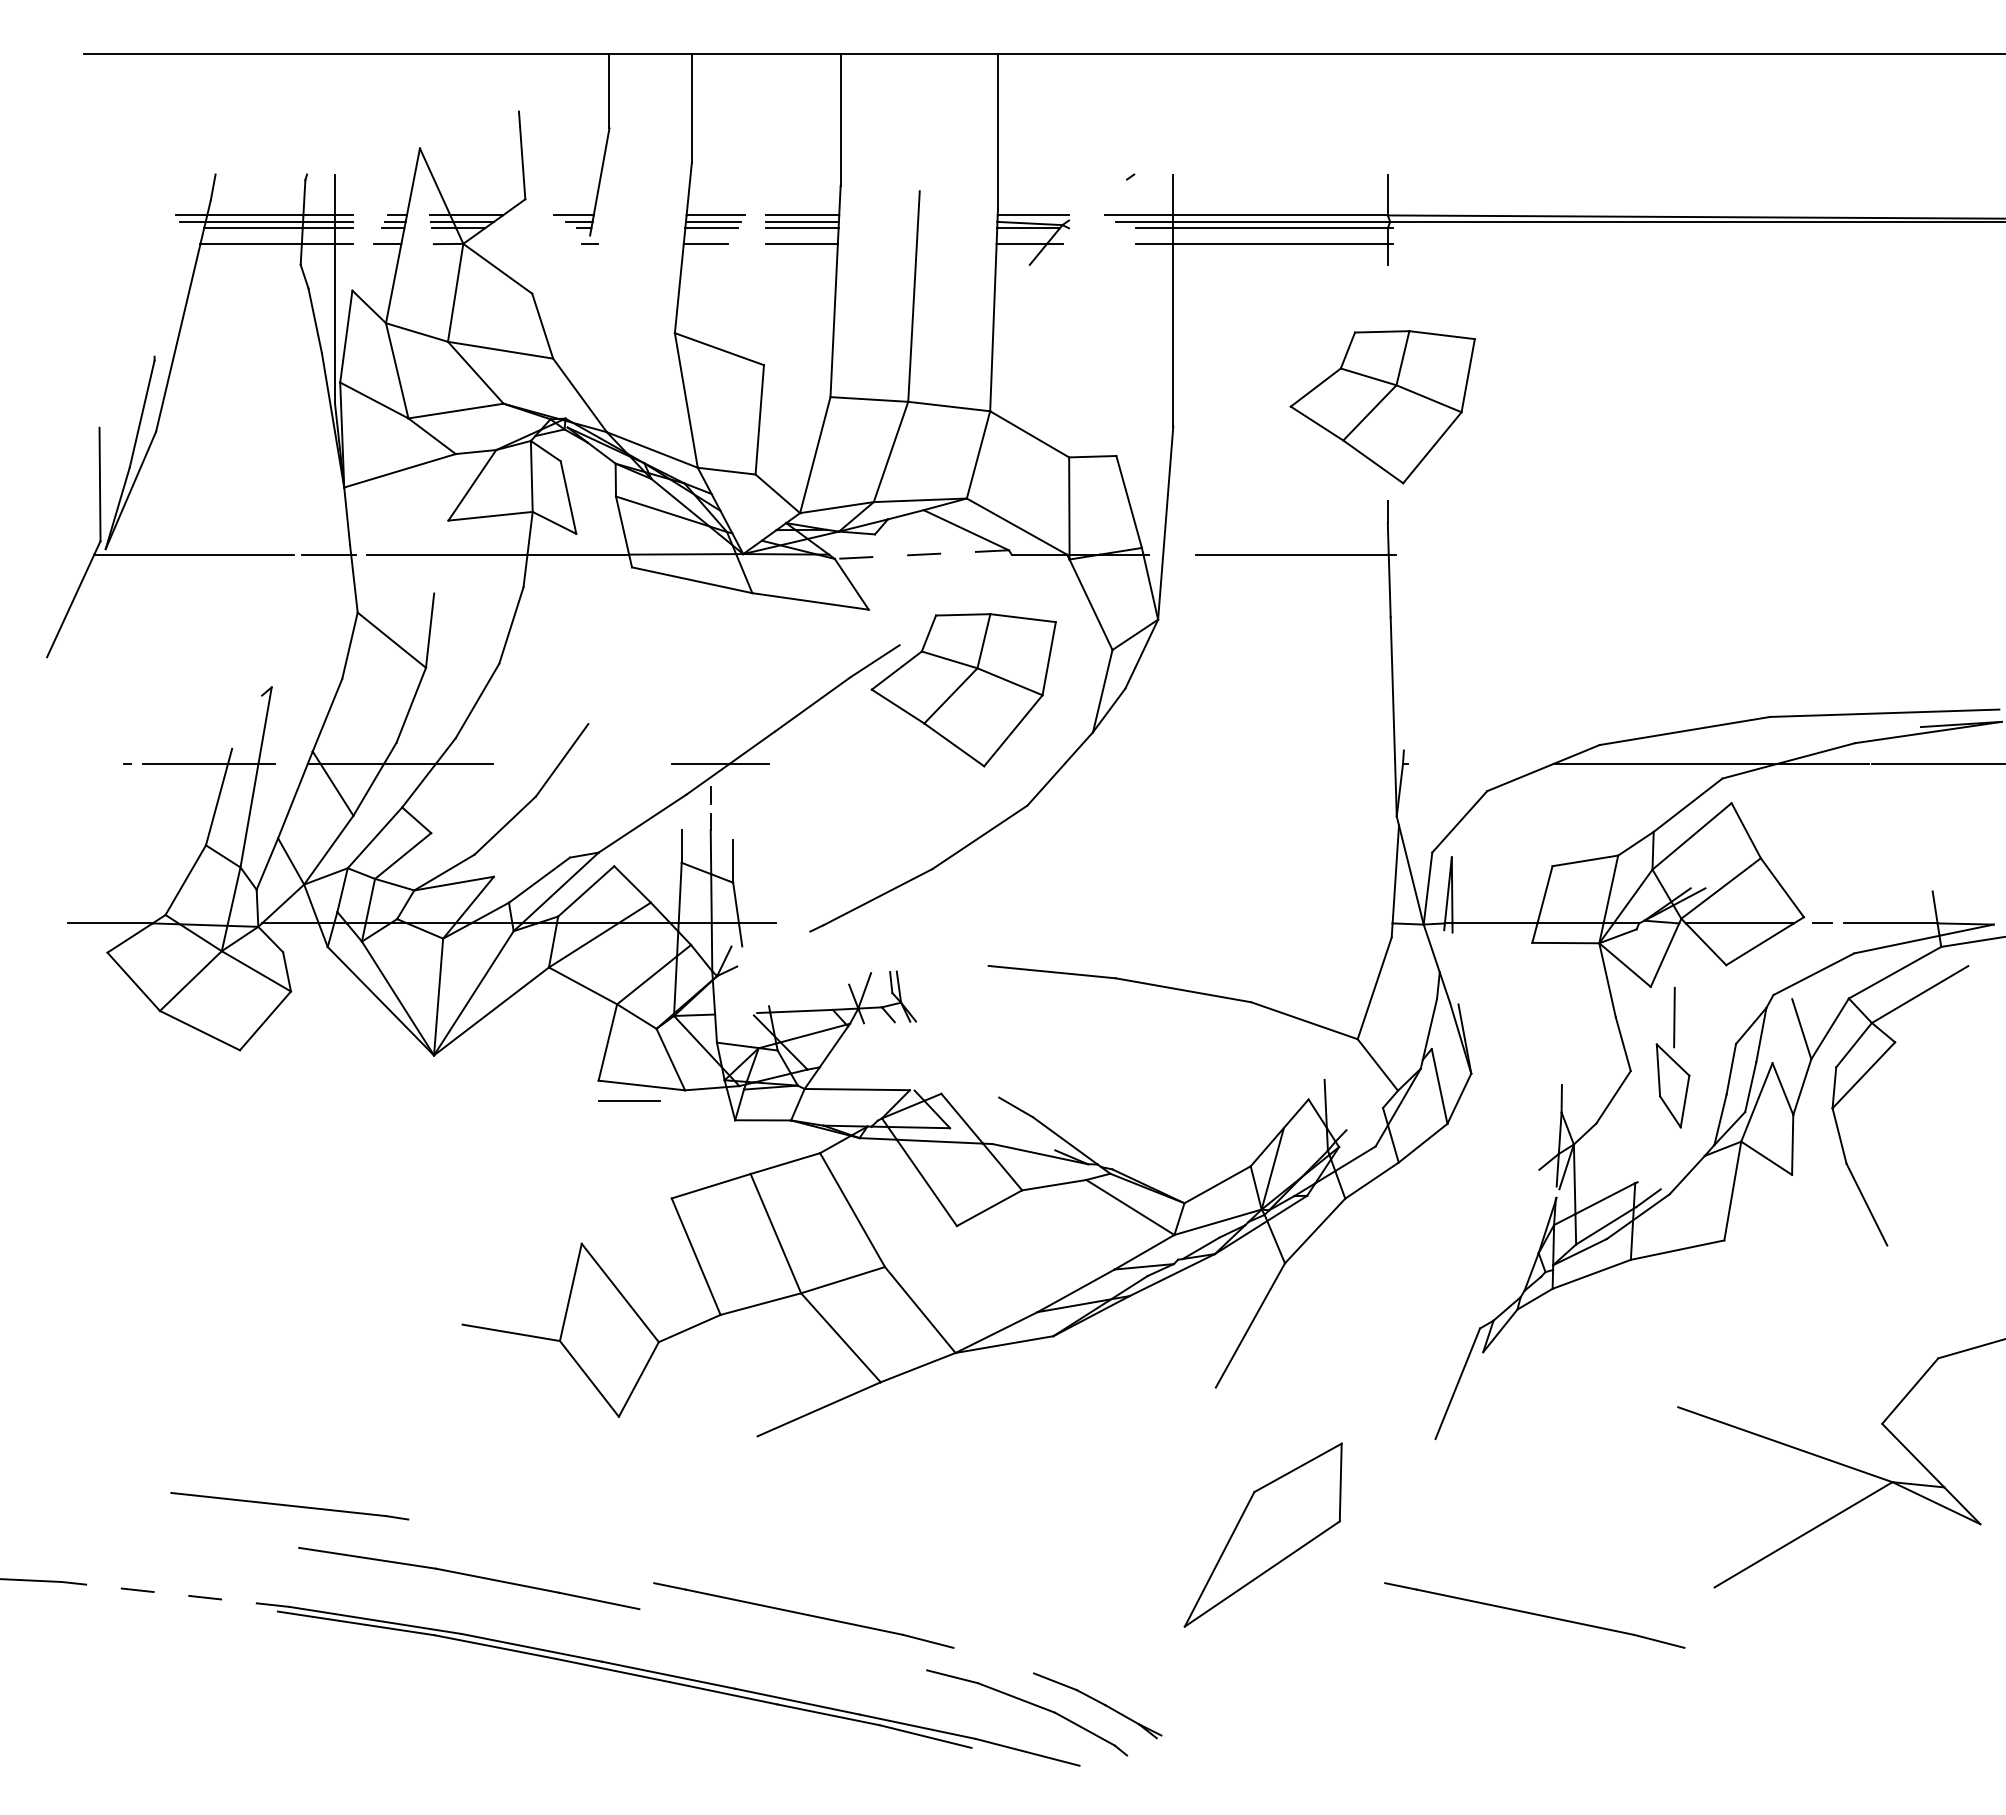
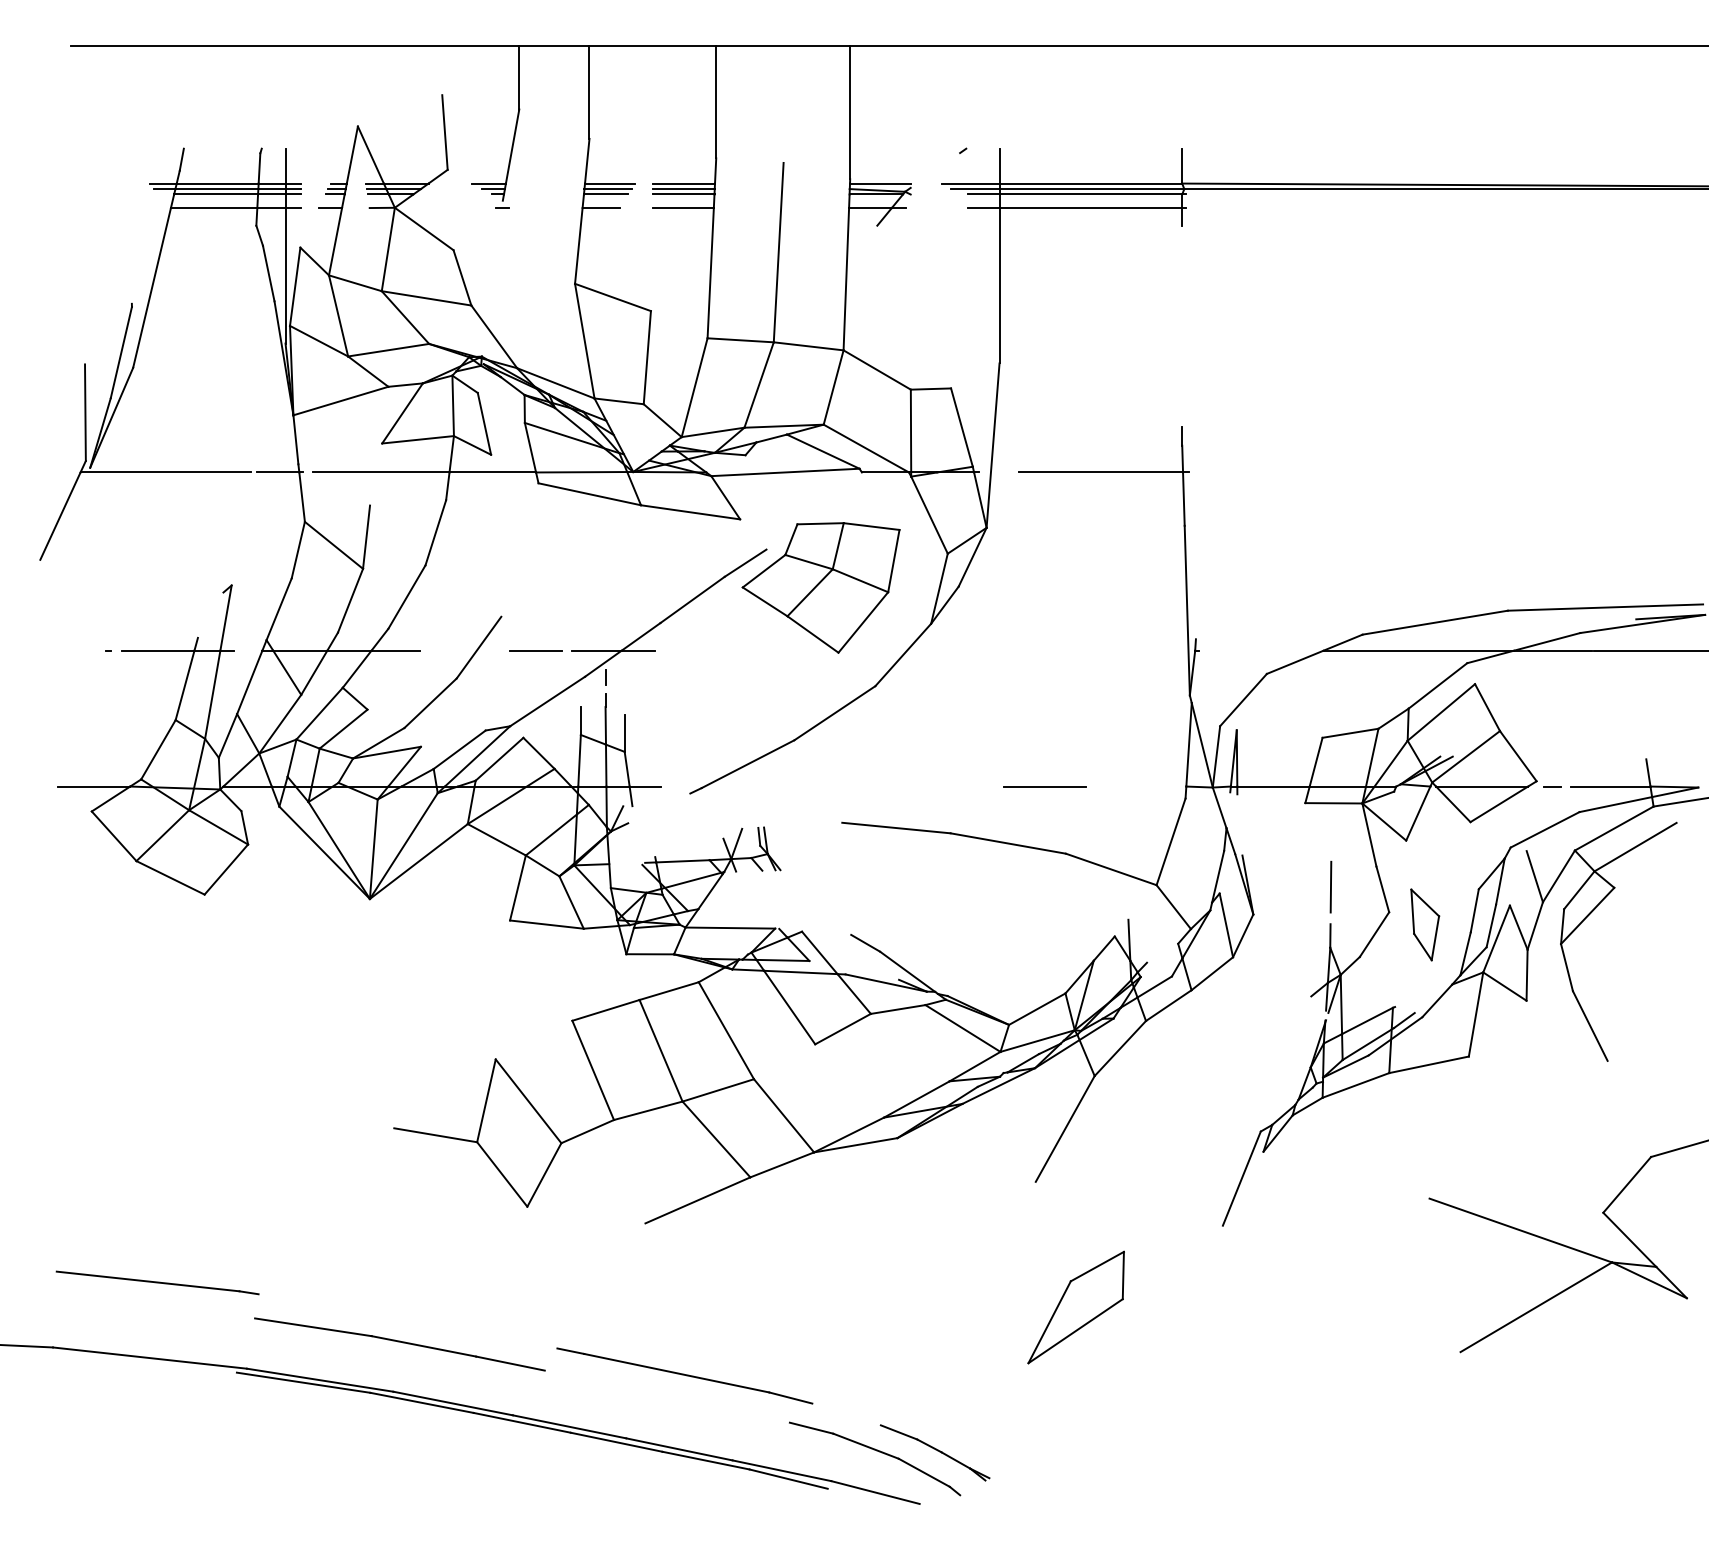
part: (1382, 407) -> (1177, 347), removed
line: (921, 554) -> (785, 472), dashed -> solid
line: (1226, 923) -> (1044, 786), added
line: (1674, 1017) -> (1331, 887), moved
line: (629, 1100) -> (536, 650), moved
part: (289, 1506) -> (157, 1283), moved
part: (1263, 1534) -> (1076, 1307), size x0.71
line: (175, 1594) -> (149, 1358), dashed -> solid
part: (1534, 1615) -> (1307, 1376), removed

